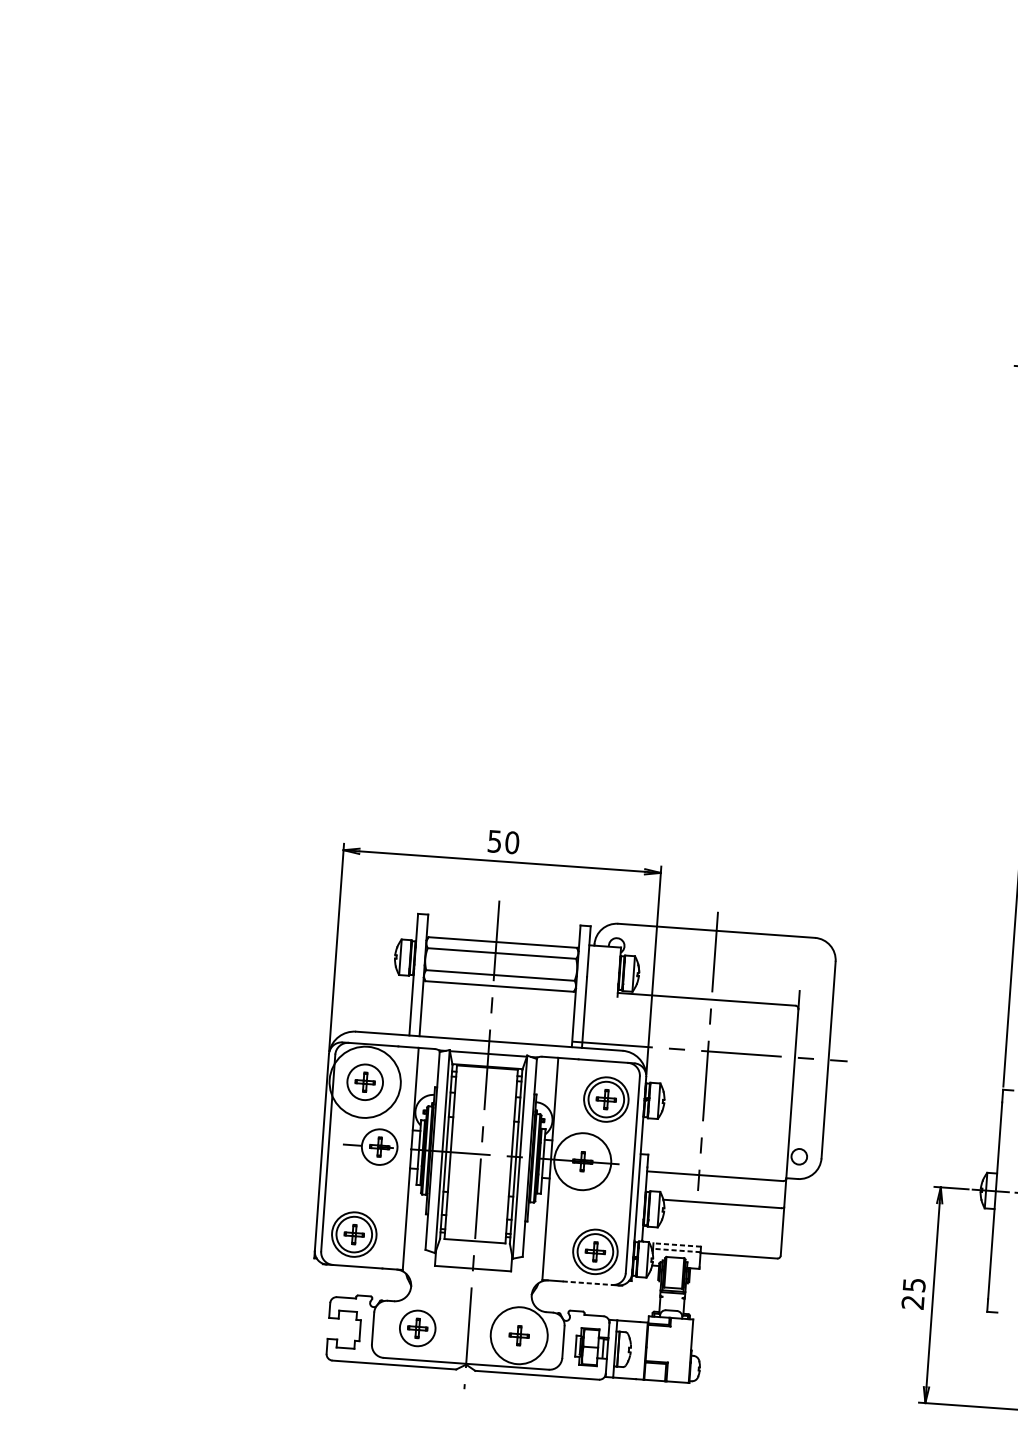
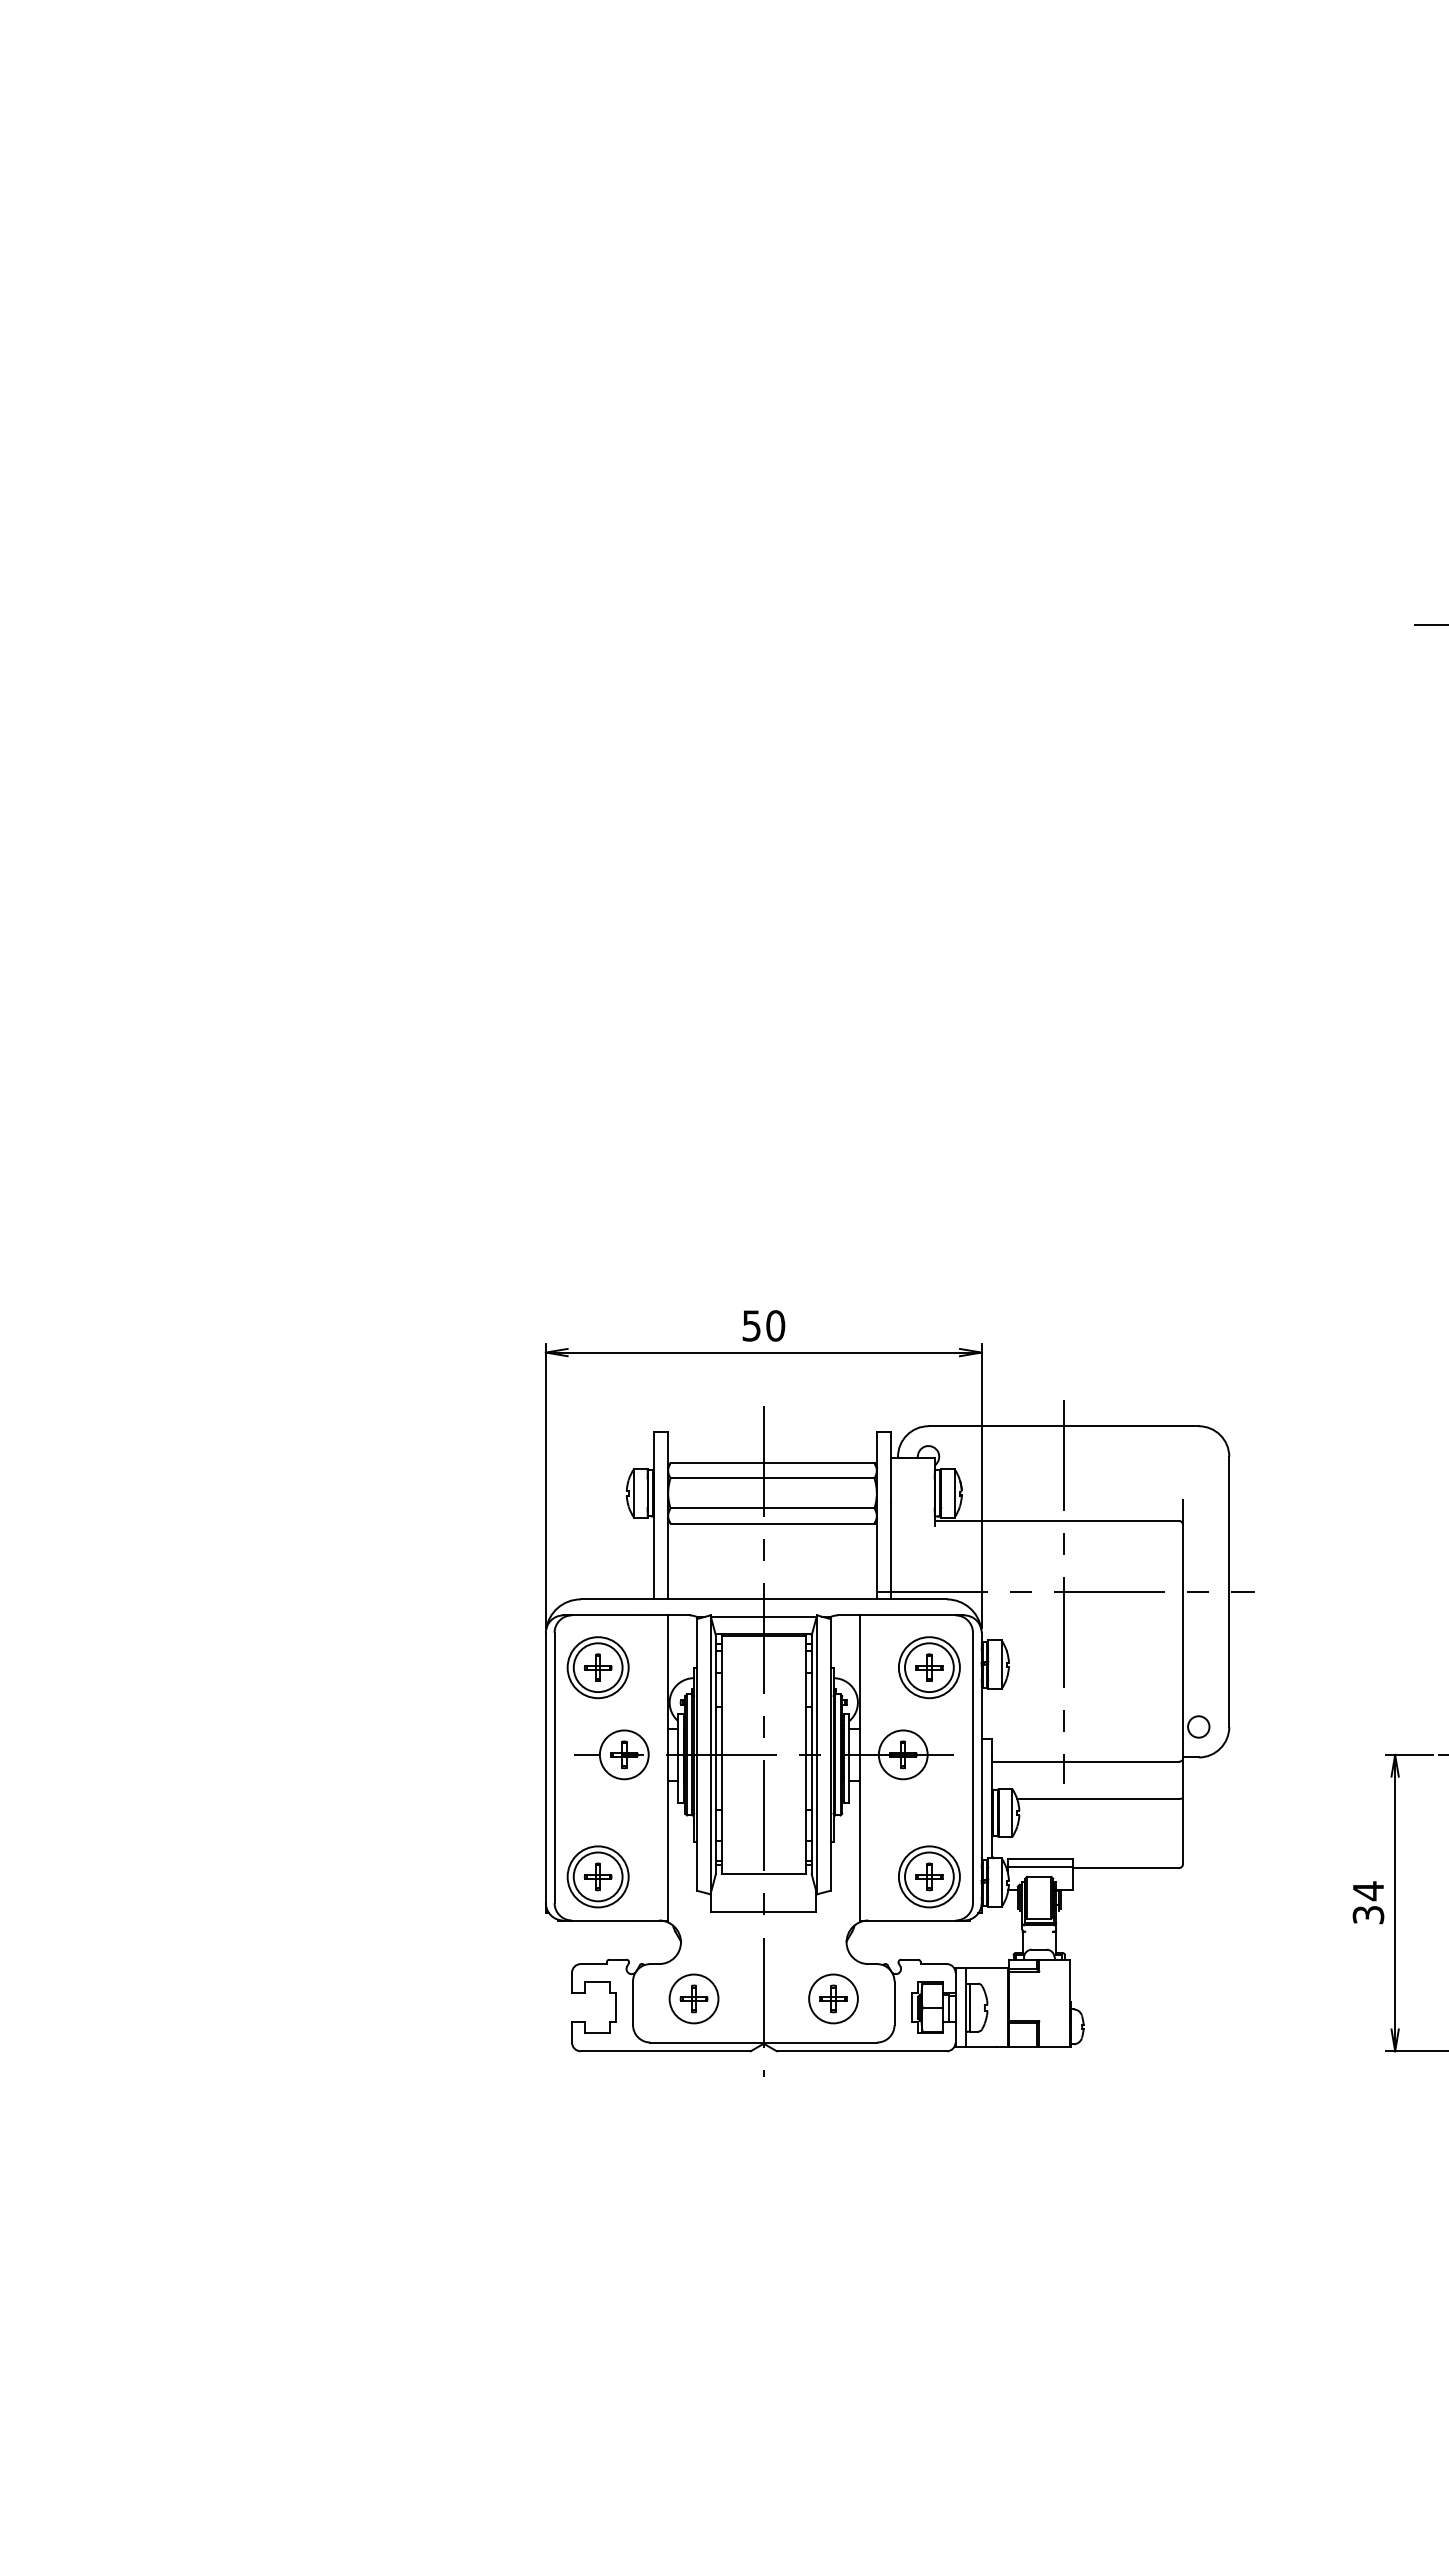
circle: (364, 1082) -> (597, 1667), size x0.62
circle: (582, 1161) -> (902, 1754), size x0.62
line: (677, 1245) -> (1040, 1859), dashed -> solid
line: (676, 1250) -> (1040, 1867), dashed -> solid
line: (587, 1283) -> (921, 1920), dashed -> solid
text: (913, 1293) -> (1368, 1902), 25 -> 34
circle: (519, 1335) -> (833, 1998), size x0.62

